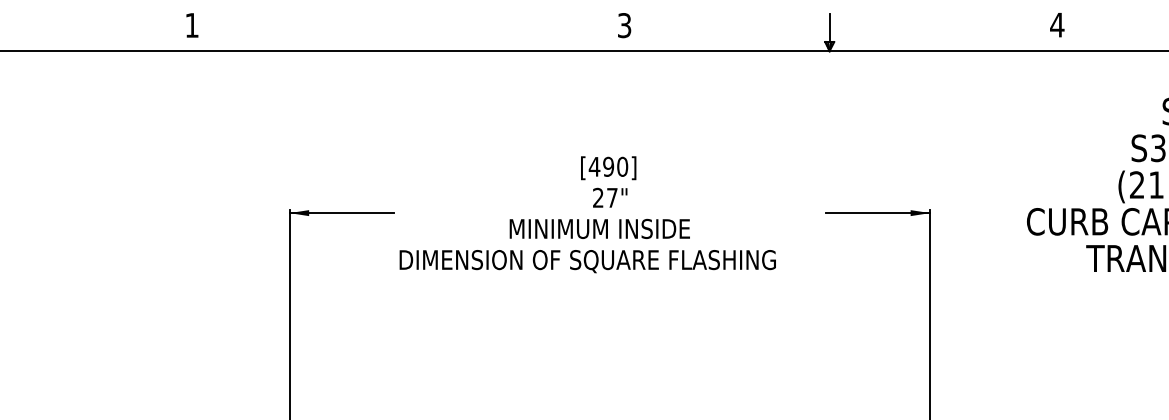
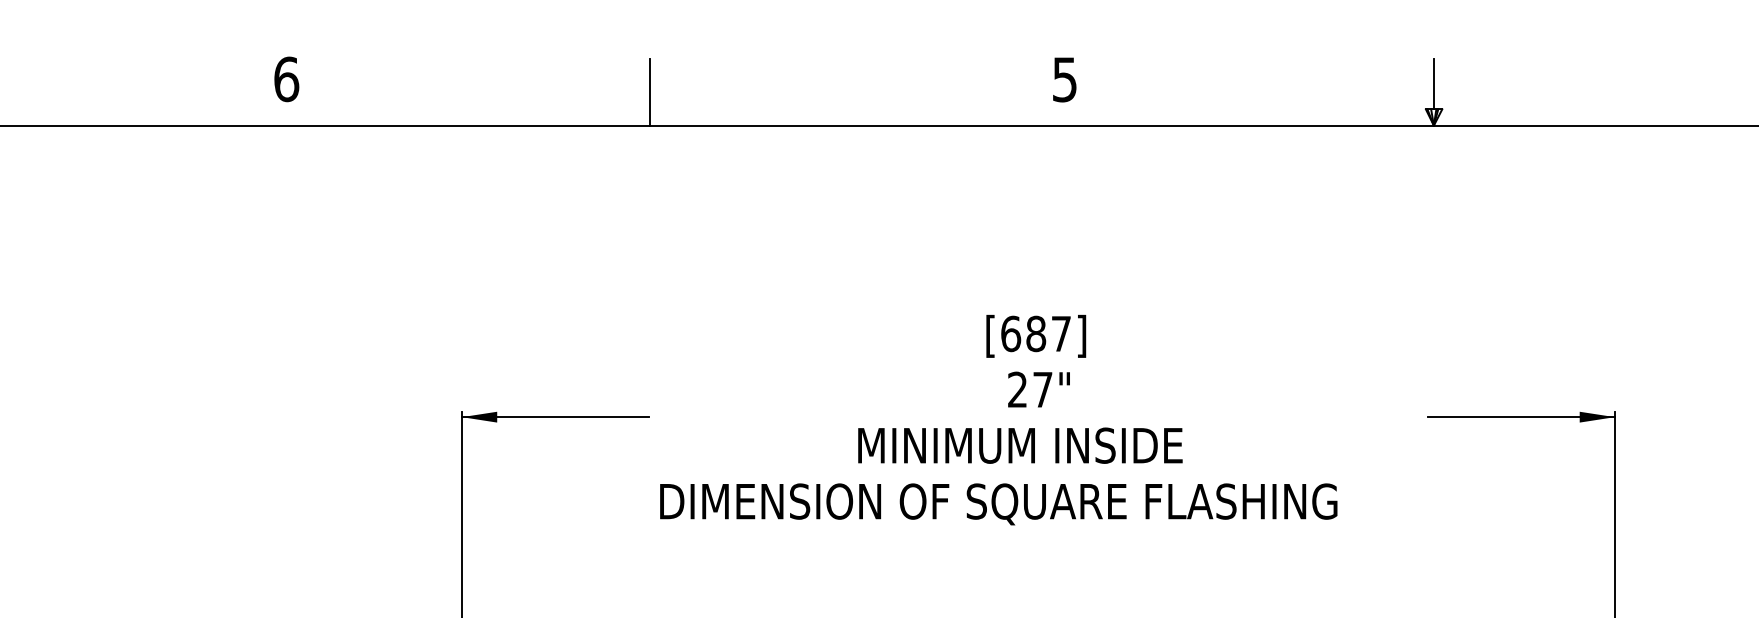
text: (192, 25) -> (287, 79), 1 -> 6
text: (624, 25) -> (1064, 79), 3 -> 5
line: (394, 32) -> (650, 92), added
text: (608, 166) -> (1035, 333), [490] -> [687]

